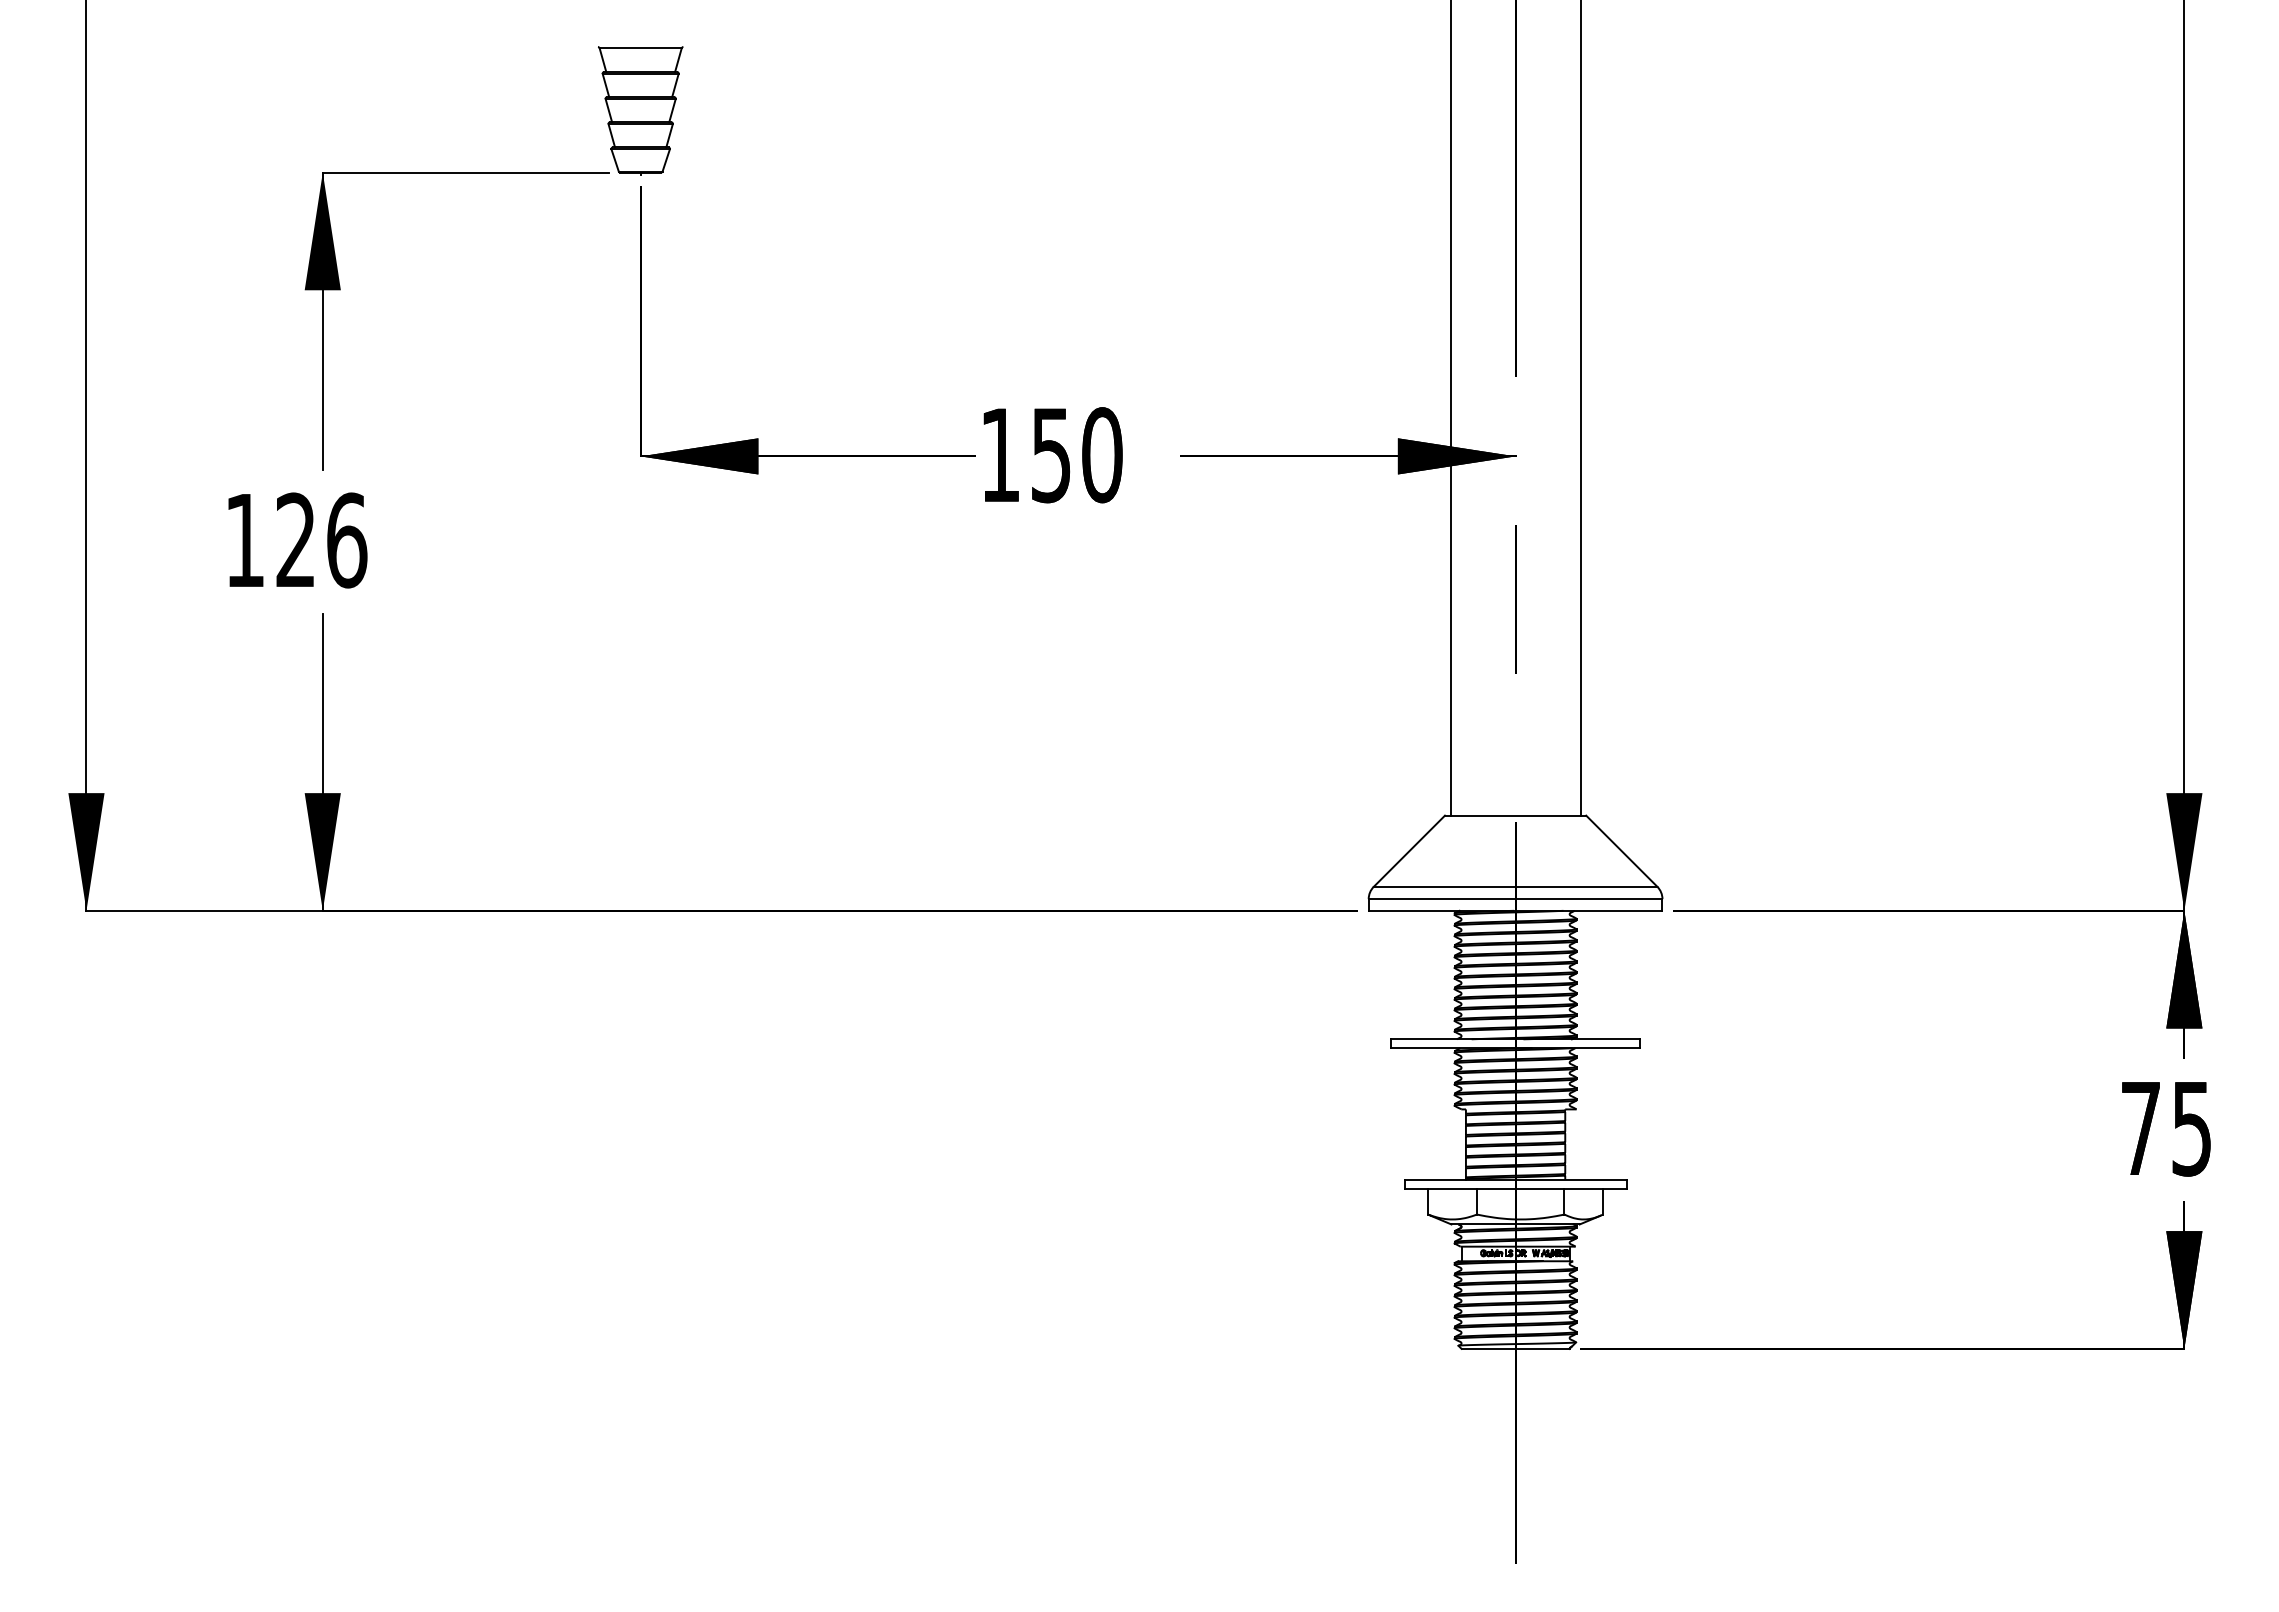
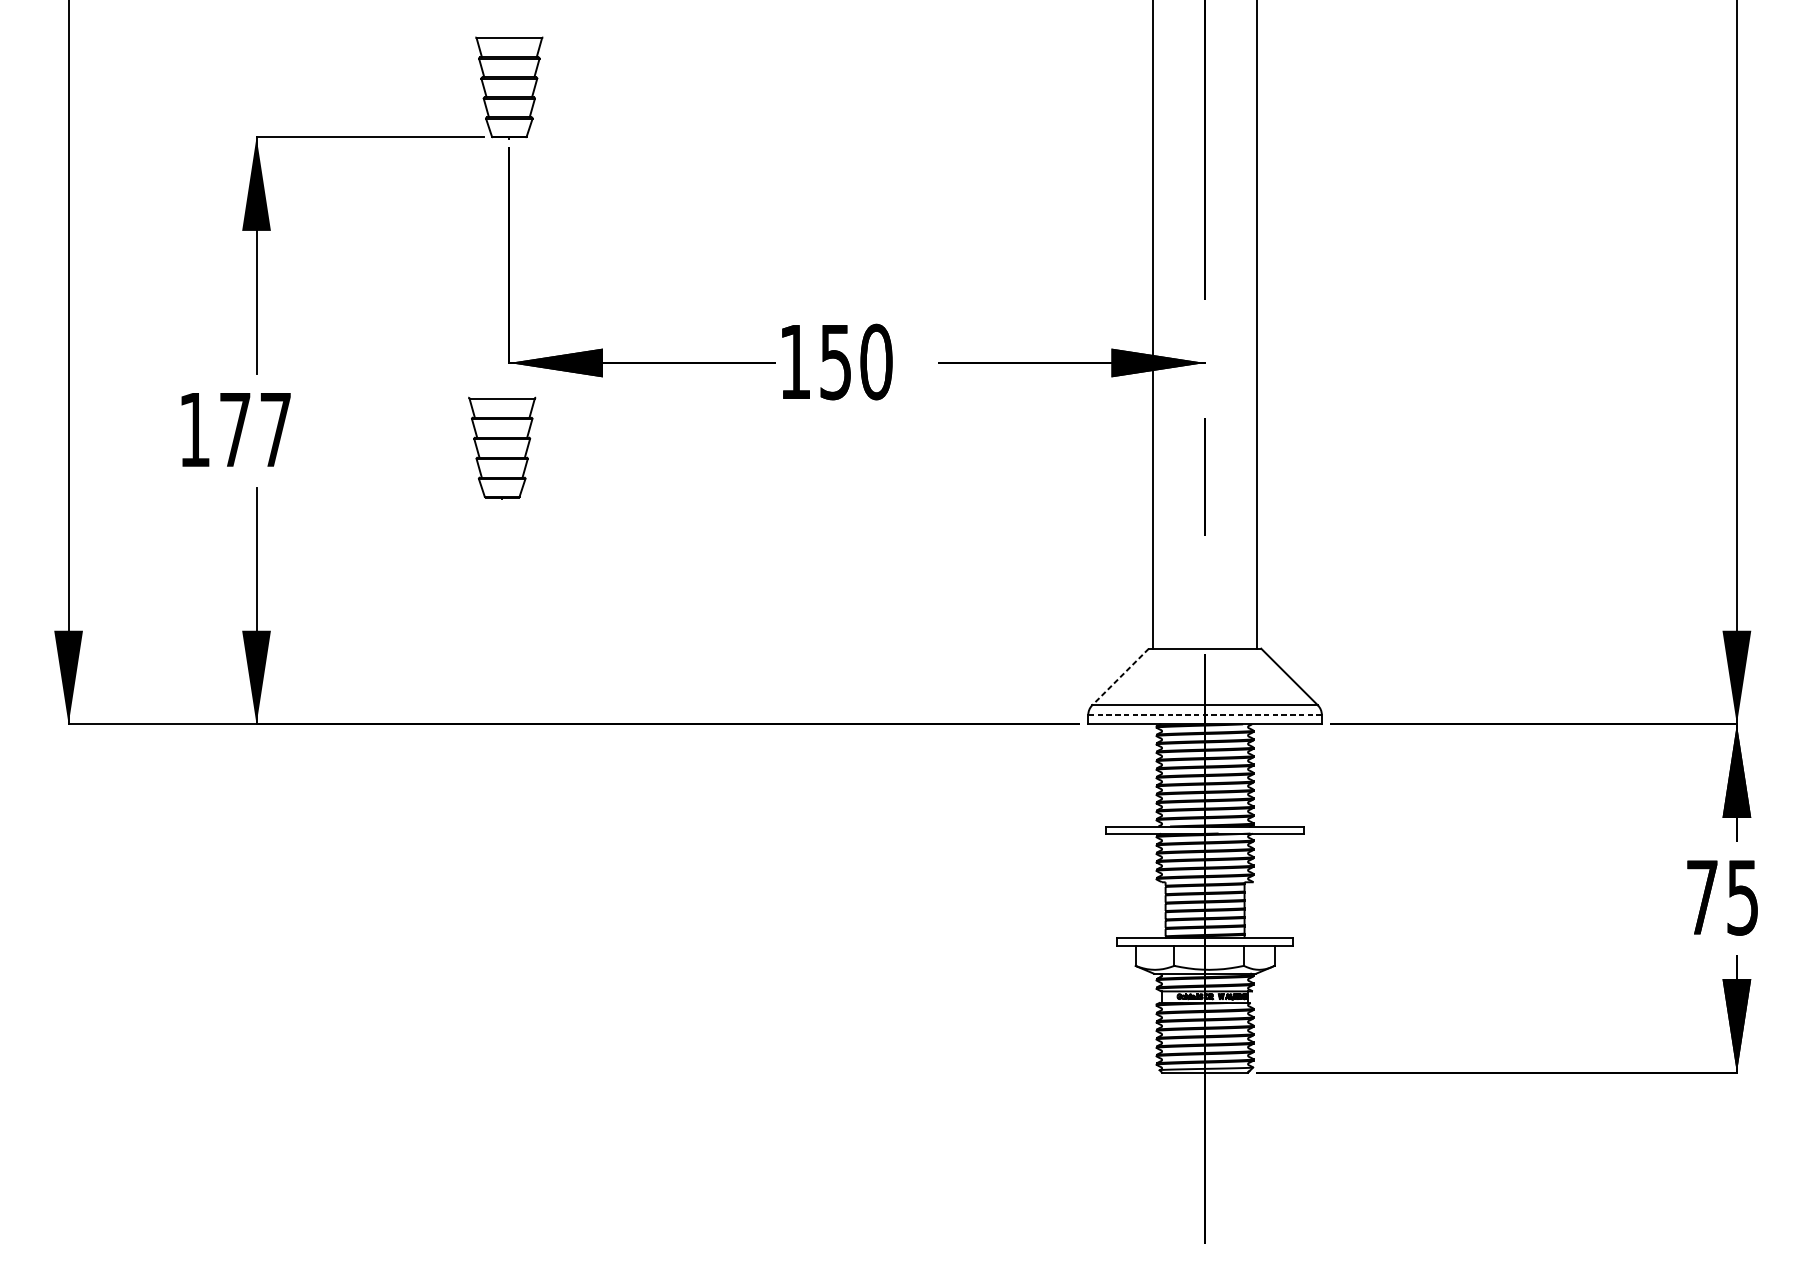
text: (321, 540) -> (255, 429), 126 -> 177
part: (631, 563) -> (502, 448), added
line: (1409, 851) -> (1120, 677), solid -> dashed
line: (1515, 899) -> (1204, 715), solid -> dashed

